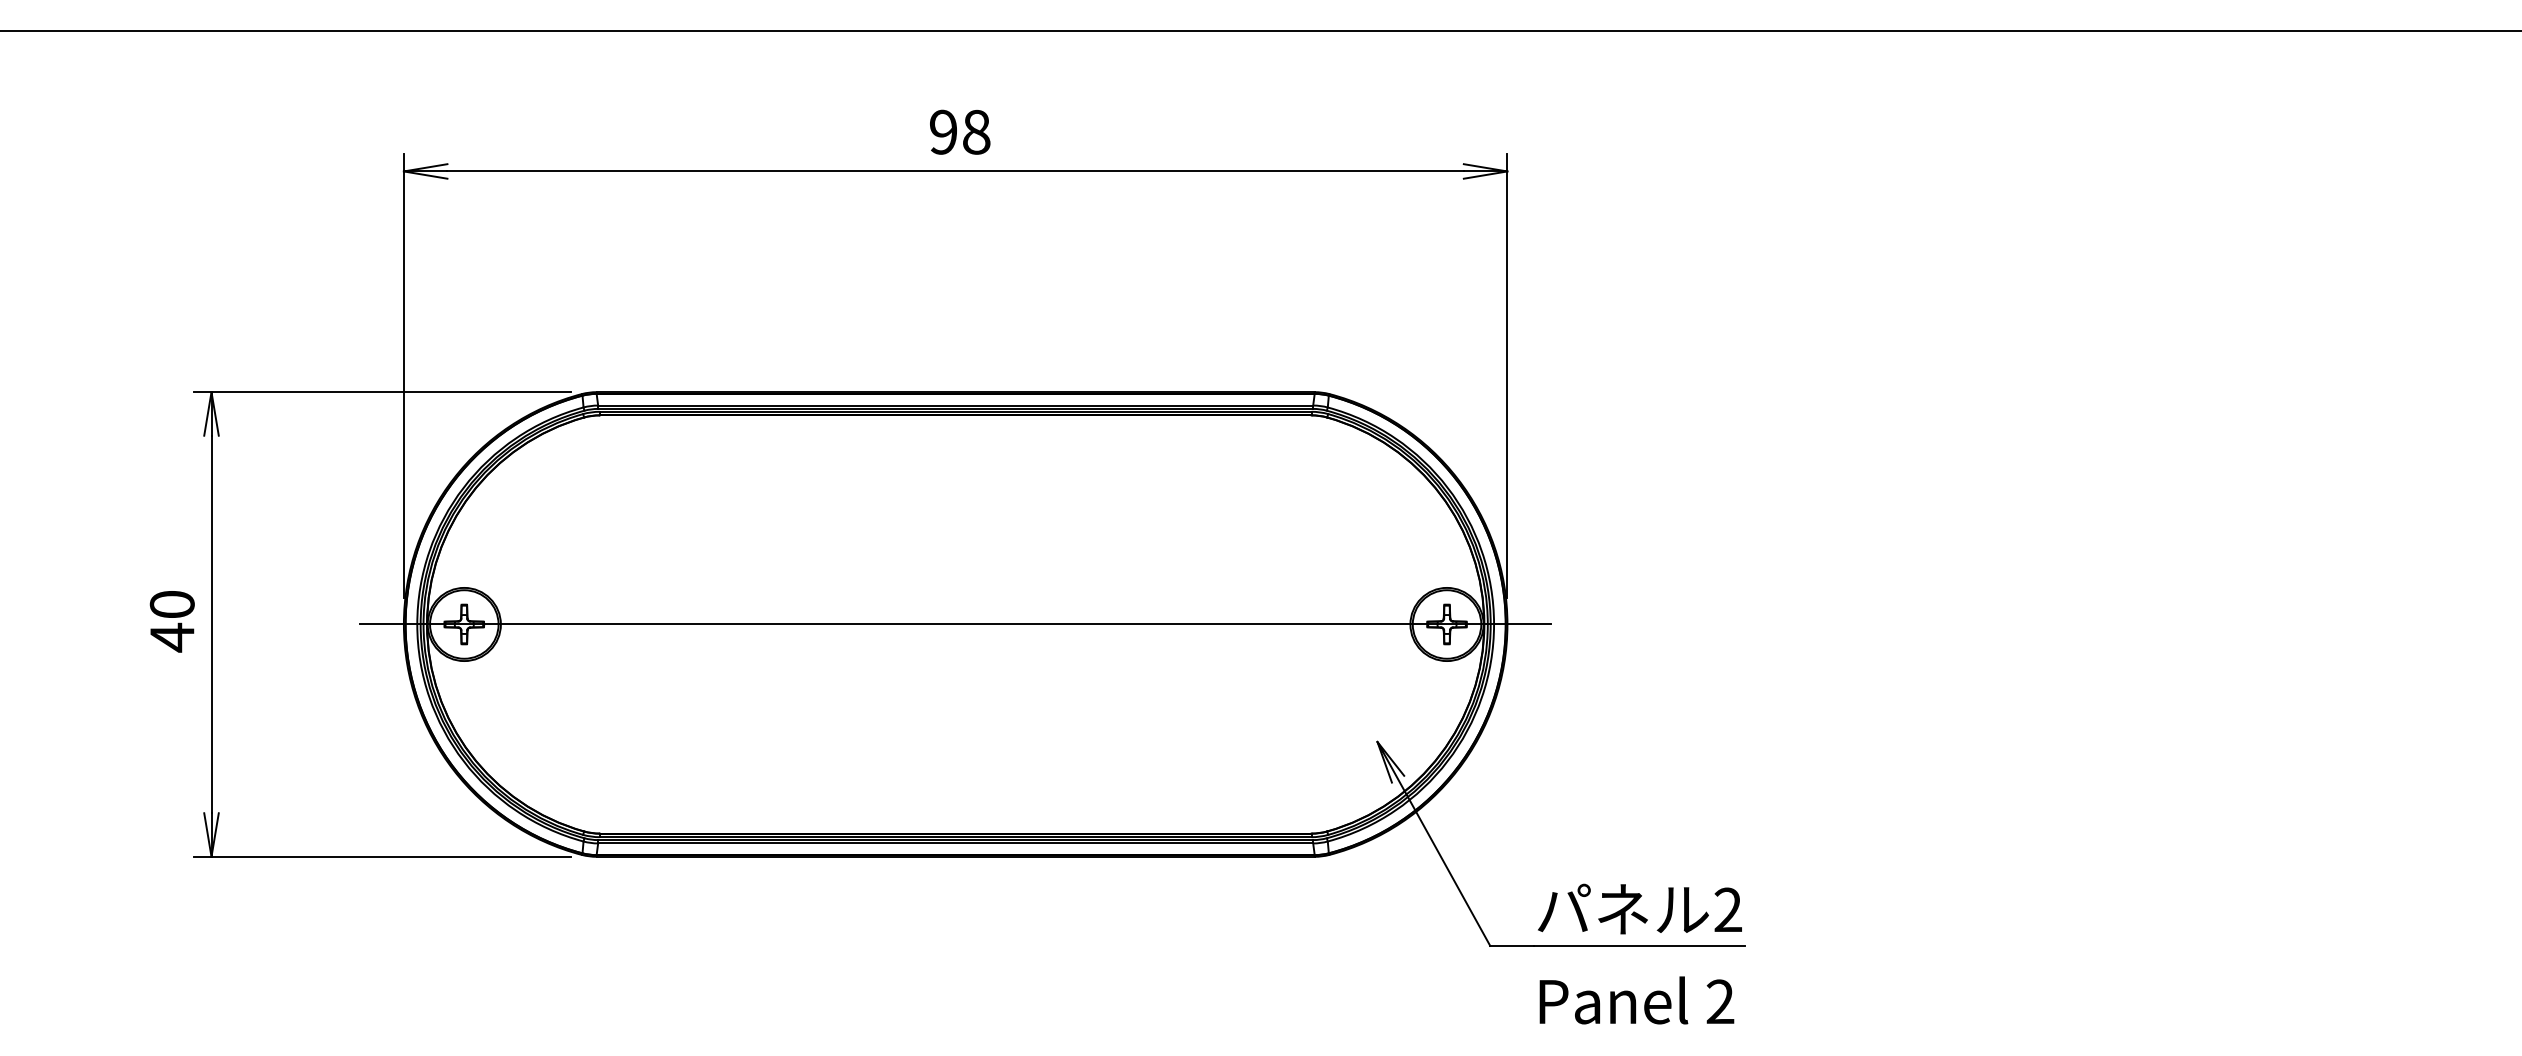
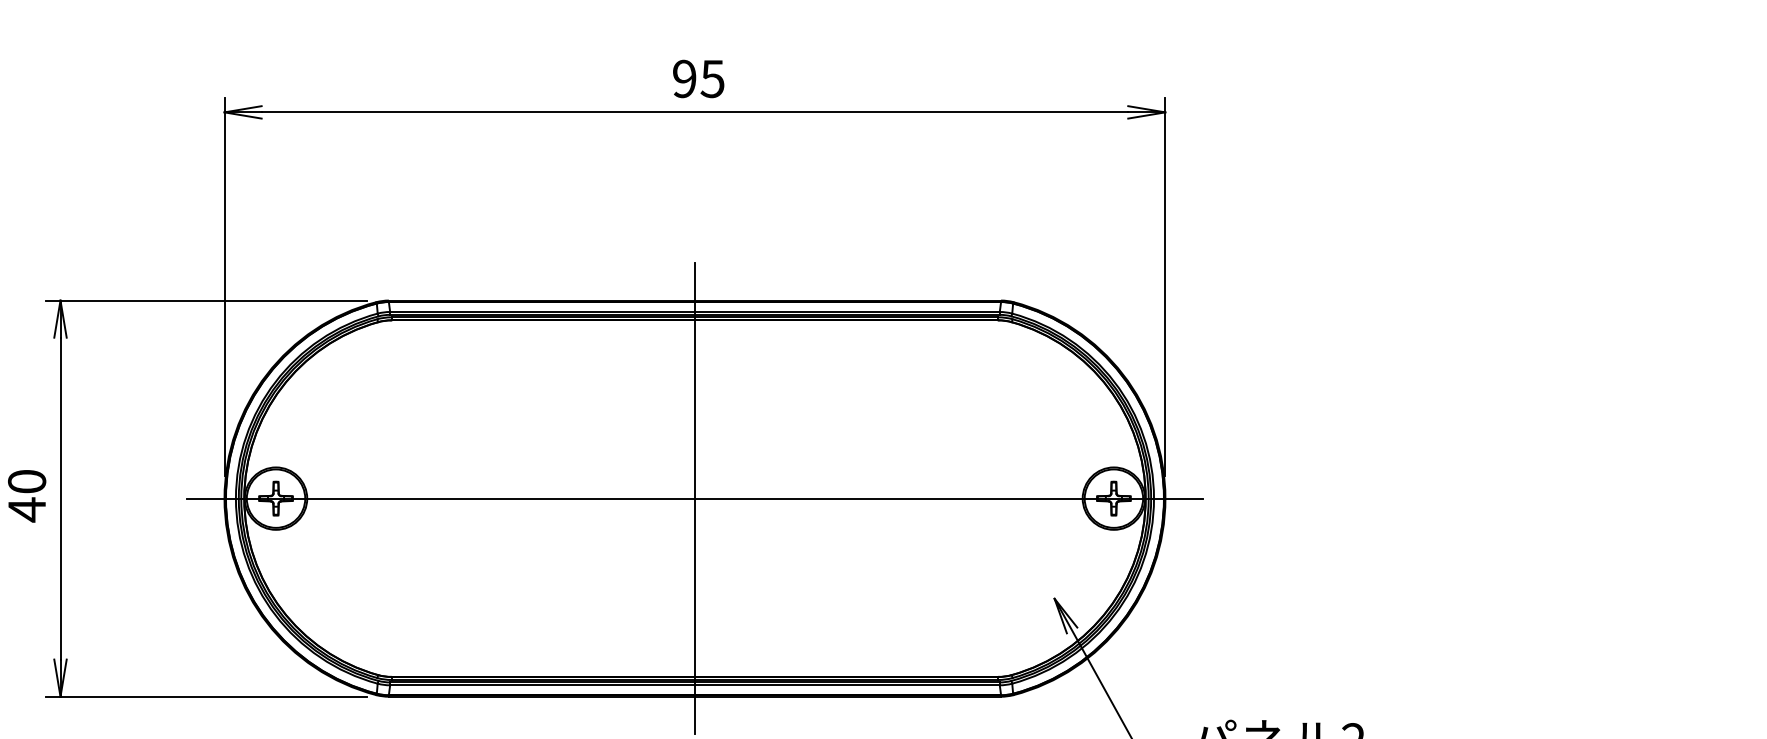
text: (976, 131) -> (712, 78), 98 -> 95
line: (955, 624) -> (694, 498), added

